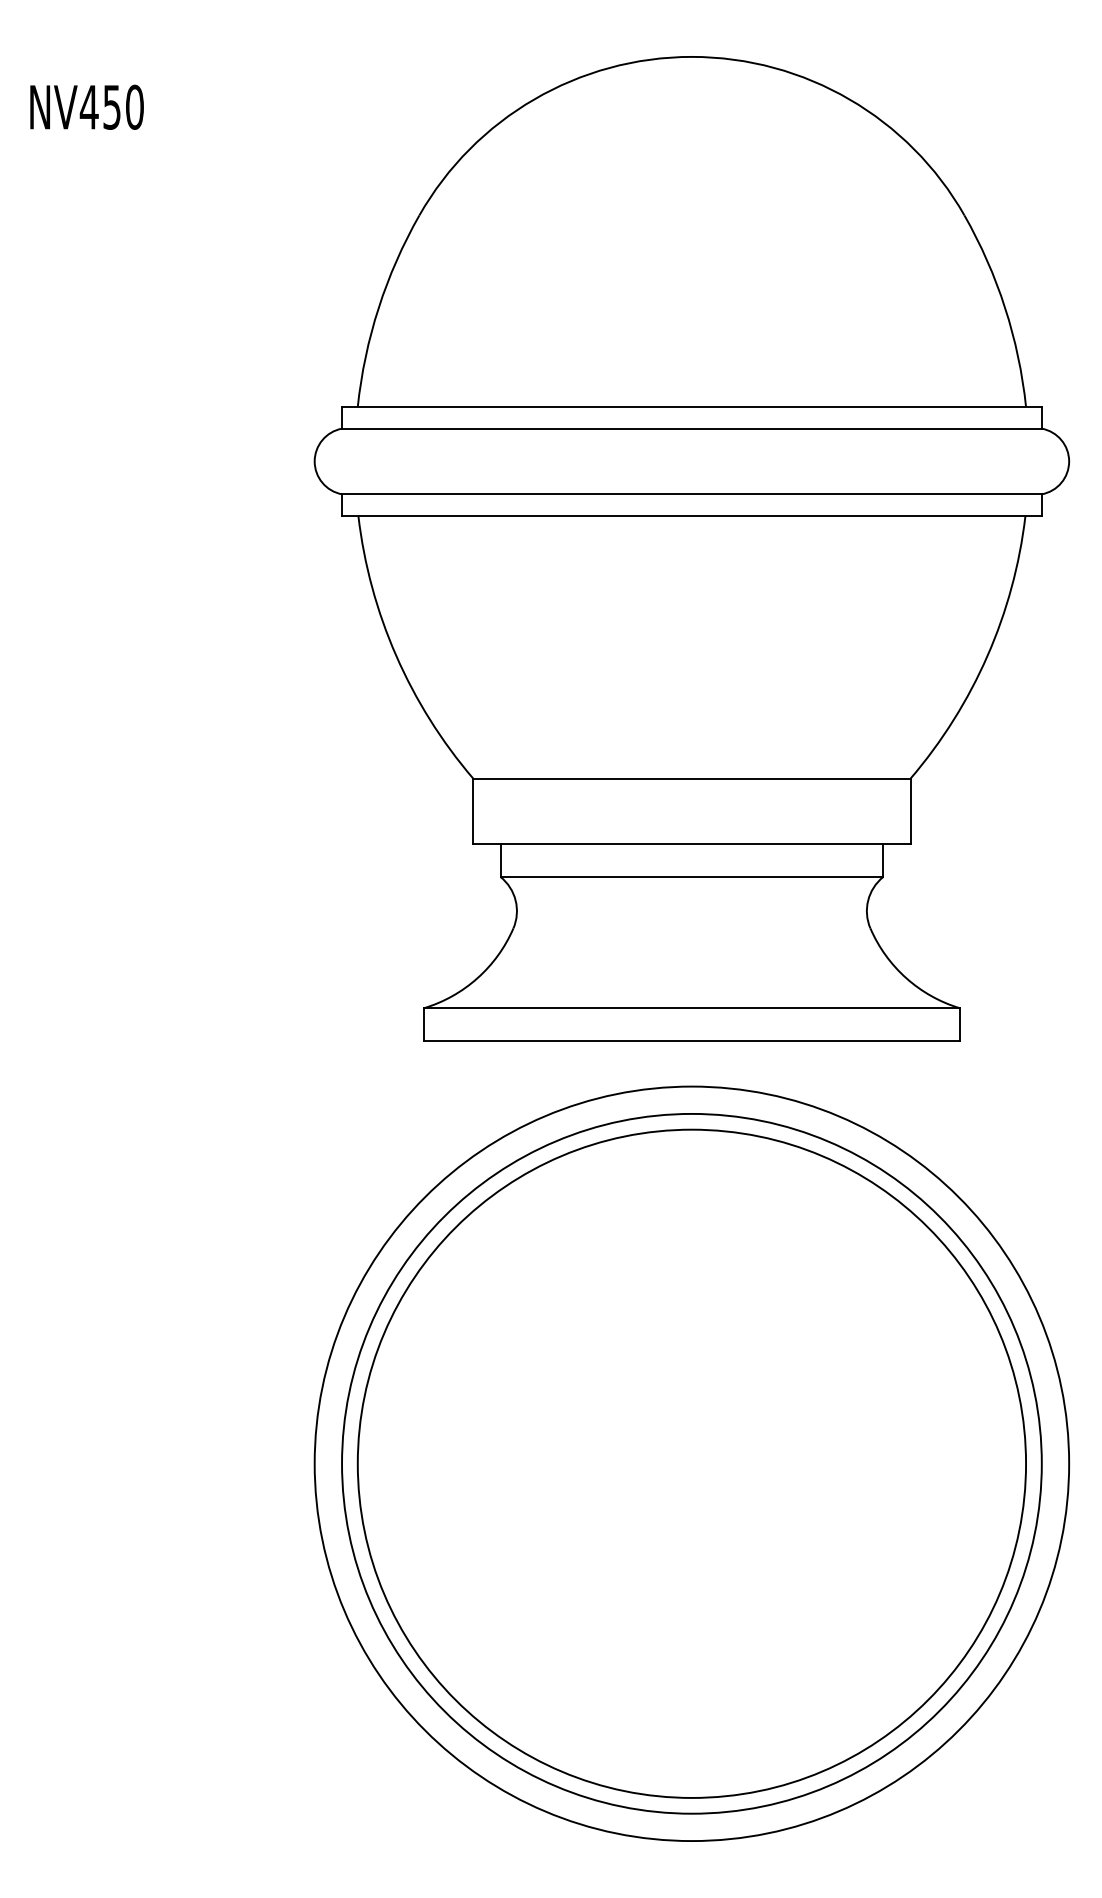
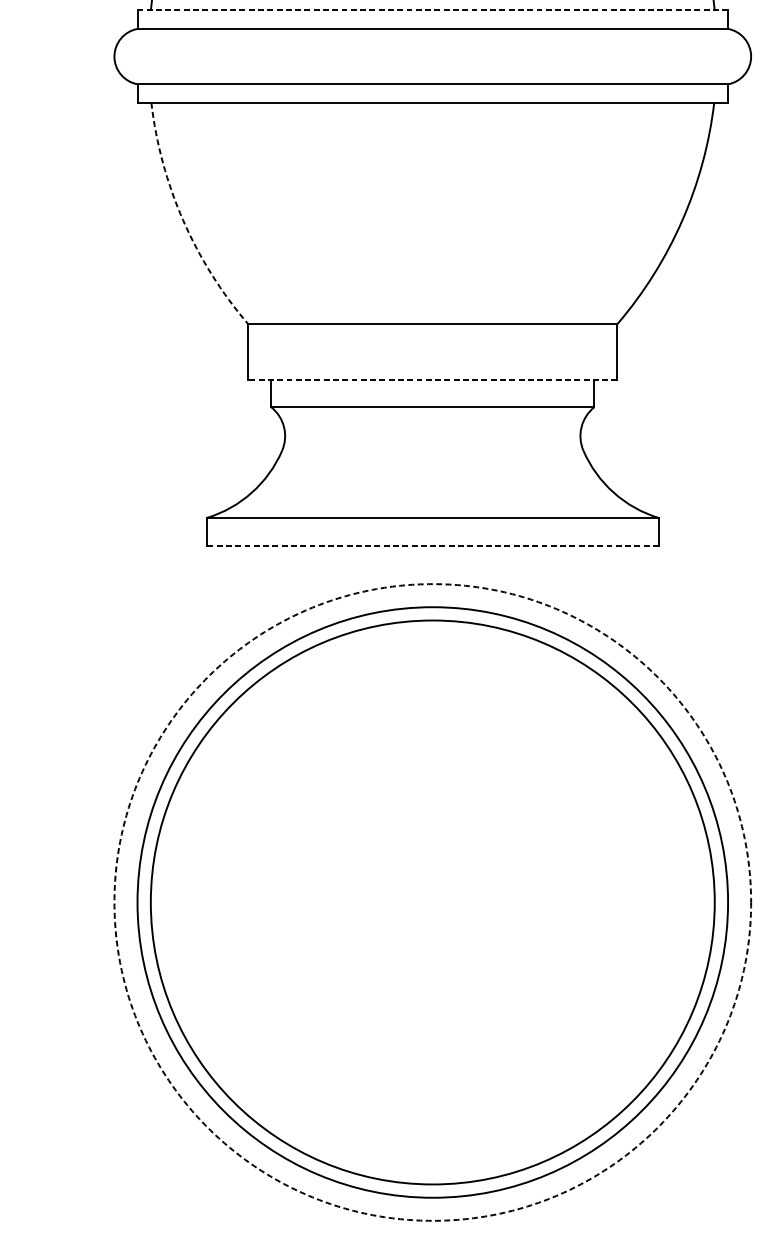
line: (691, 406) -> (432, 10), solid -> dashed
arc: (396, 655) -> (183, 220), solid -> dashed
line: (691, 844) -> (432, 379), solid -> dashed
line: (691, 1041) -> (432, 546), solid -> dashed
circle: (691, 1463) -> (432, 902), solid -> dashed

